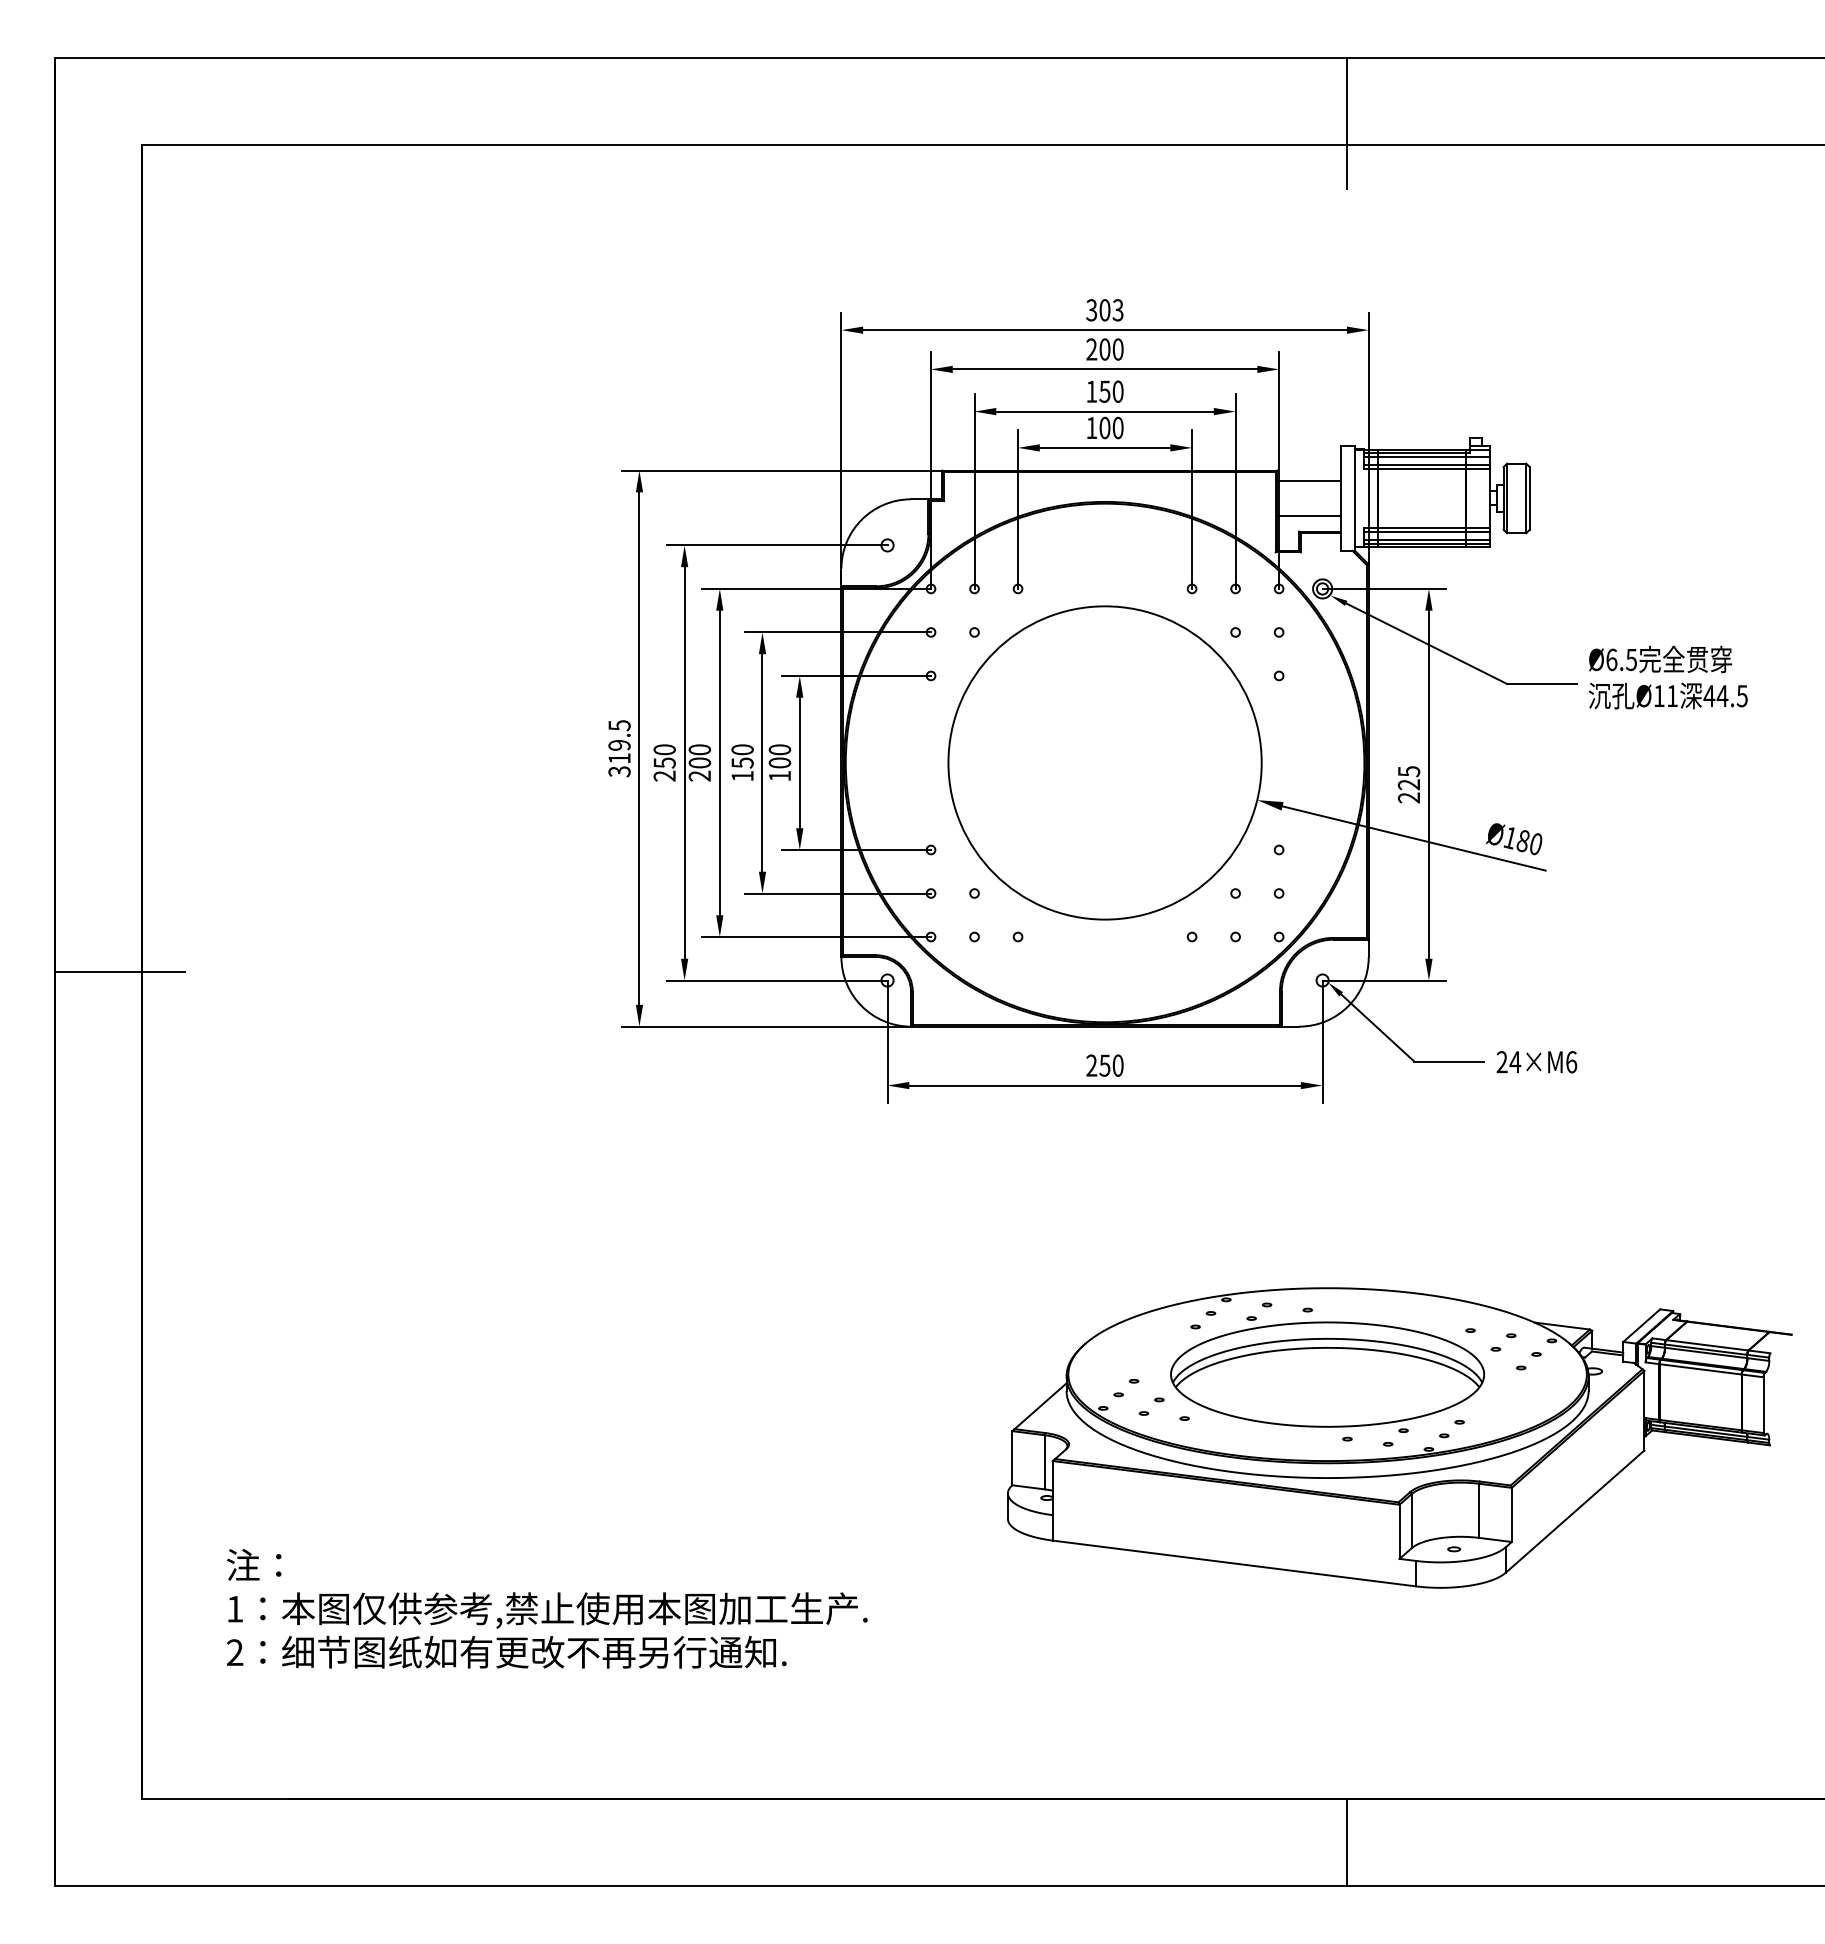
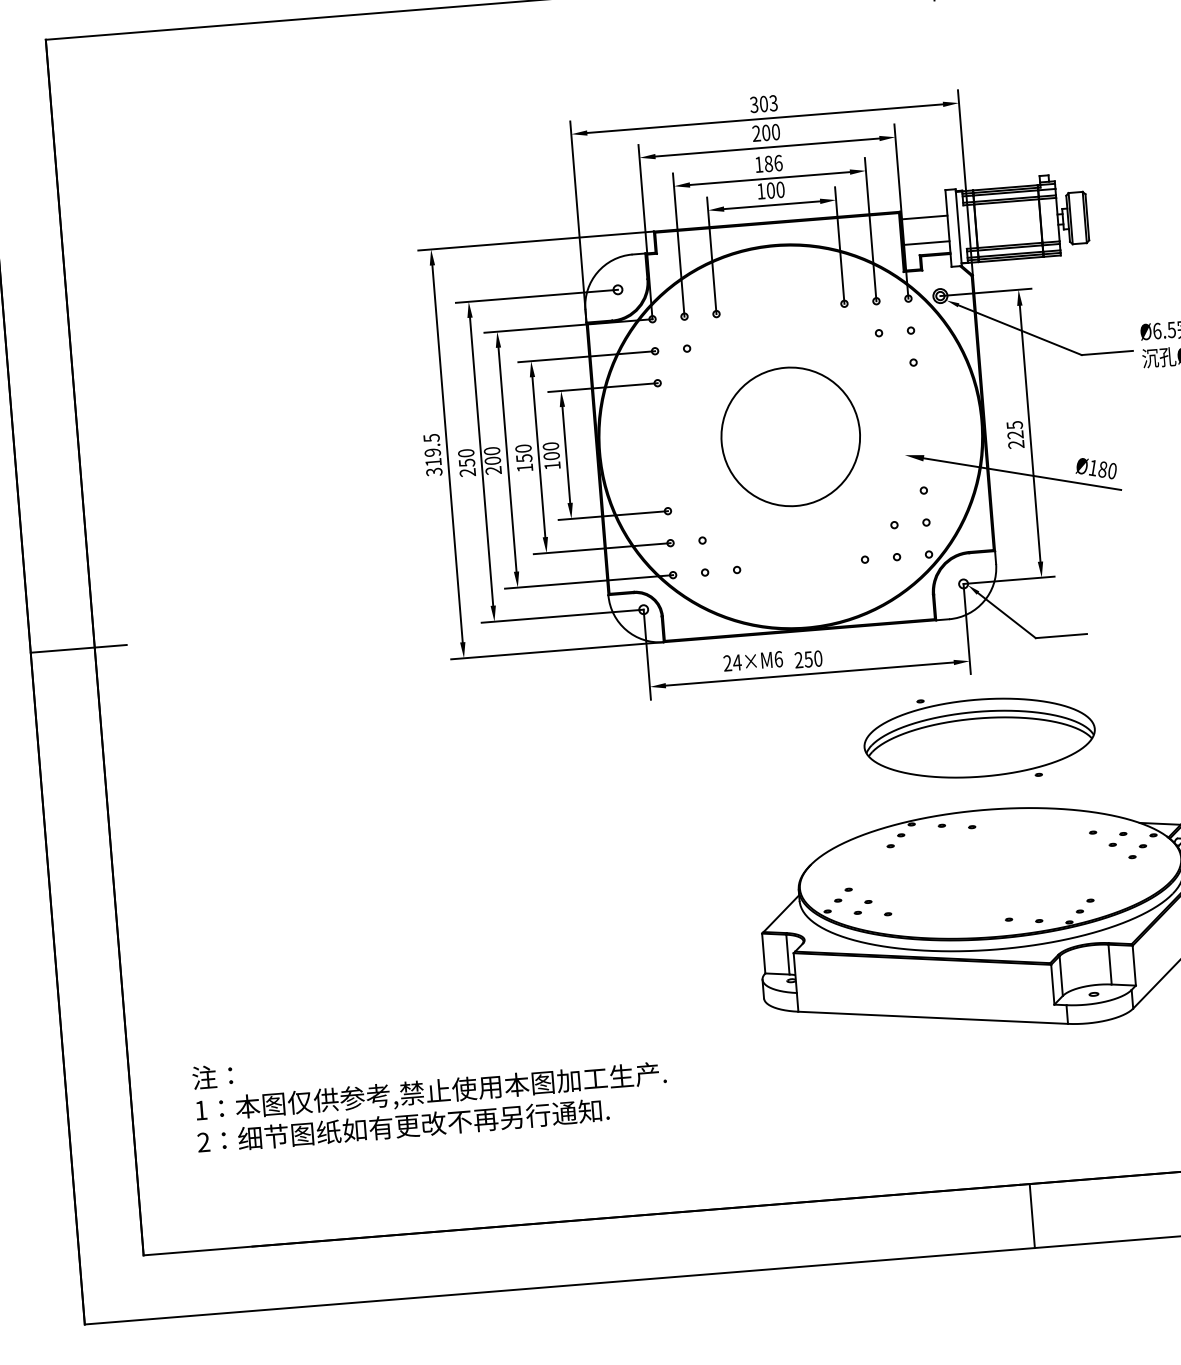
text: (1111, 391) -> (773, 163), 150 -> 186
circle: (1104, 762) -> (790, 436), size x0.6
text: (1536, 1062) -> (752, 661), moved
part: (1327, 1374) -> (979, 738), moved

